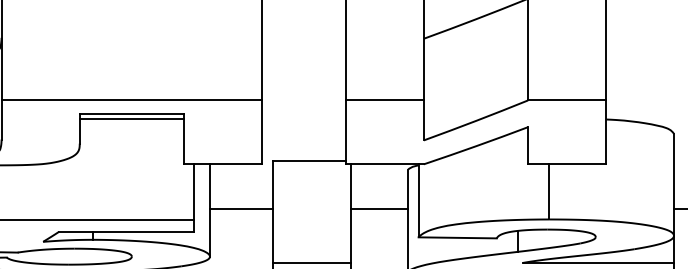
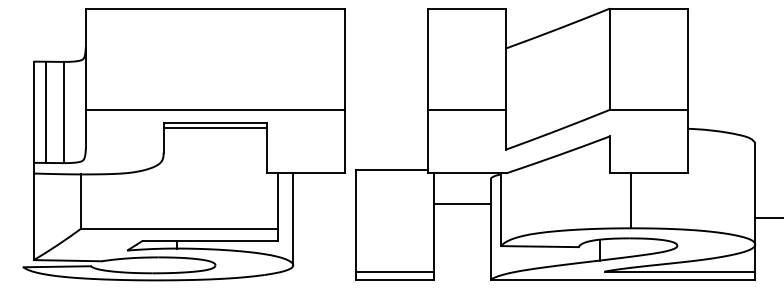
line: (241, 209) -> (324, 218), removed
line: (378, 209) -> (461, 204), moved

